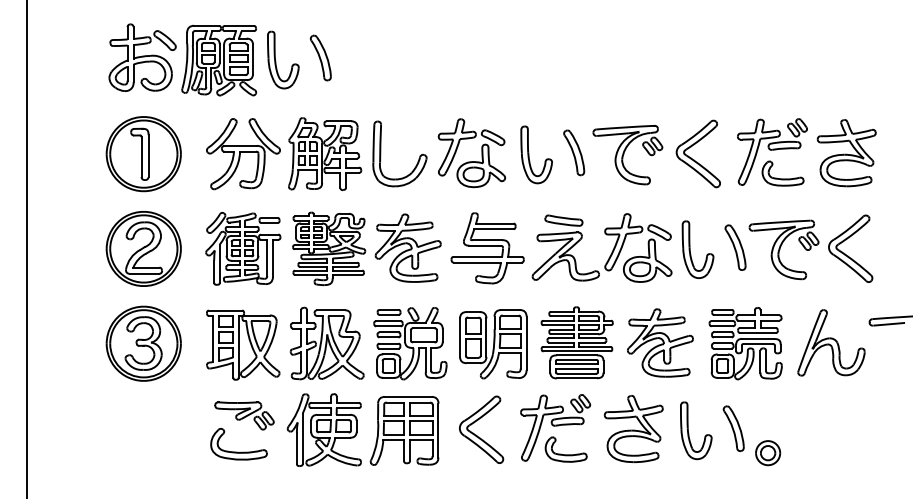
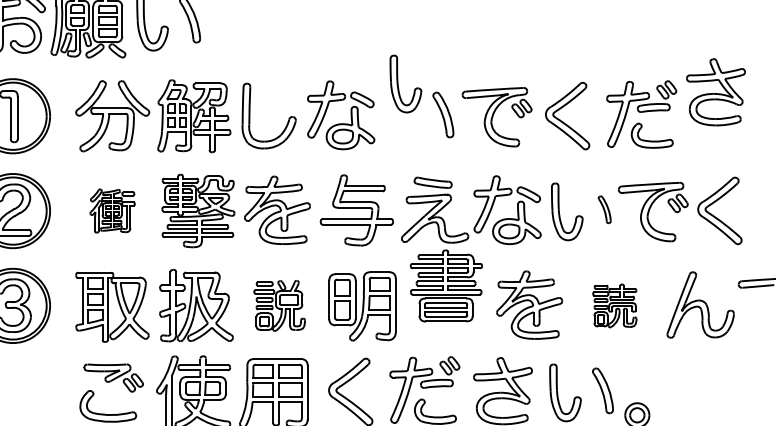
part: (846, 153) -> (715, 92), moved
part: (529, 154) -> (398, 83), moved
part: (735, 247) -> (604, 209), size x0.6
part: (243, 248) -> (112, 210), size x0.6
part: (576, 342) -> (445, 285), moved
part: (410, 343) -> (279, 305), size x0.7
part: (745, 343) -> (614, 305), size x0.6

